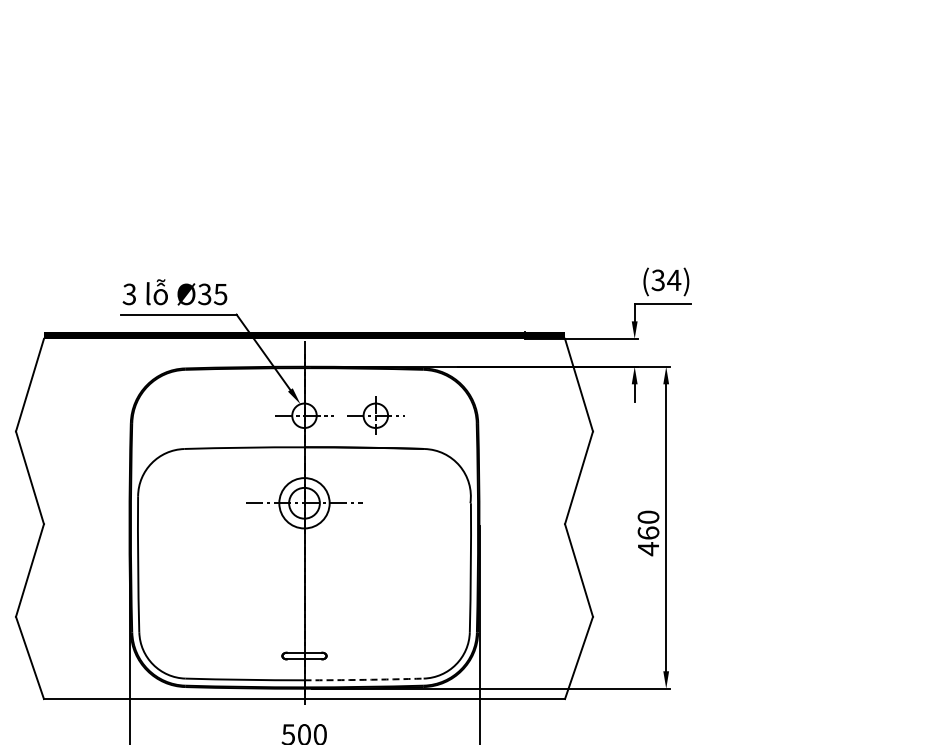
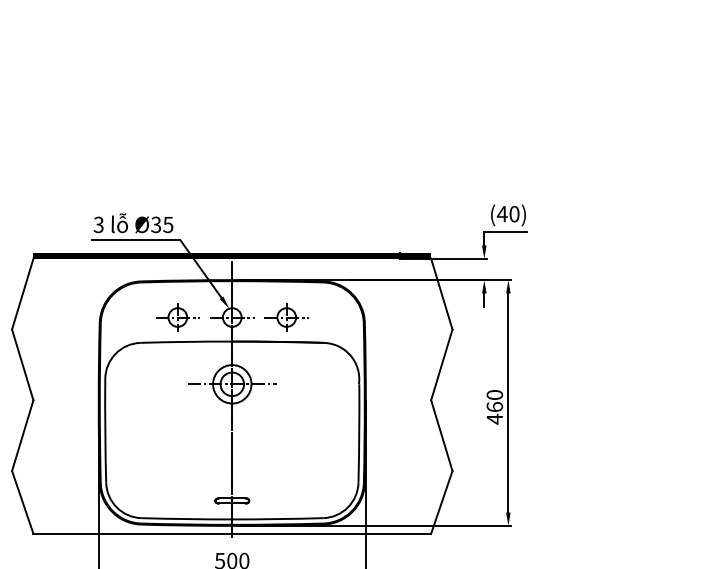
text: (666, 280) -> (508, 214), (34) -> (40)
part: (232, 415) -> (177, 317), added
arc: (364, 679) -> (278, 518), dashed -> solid

